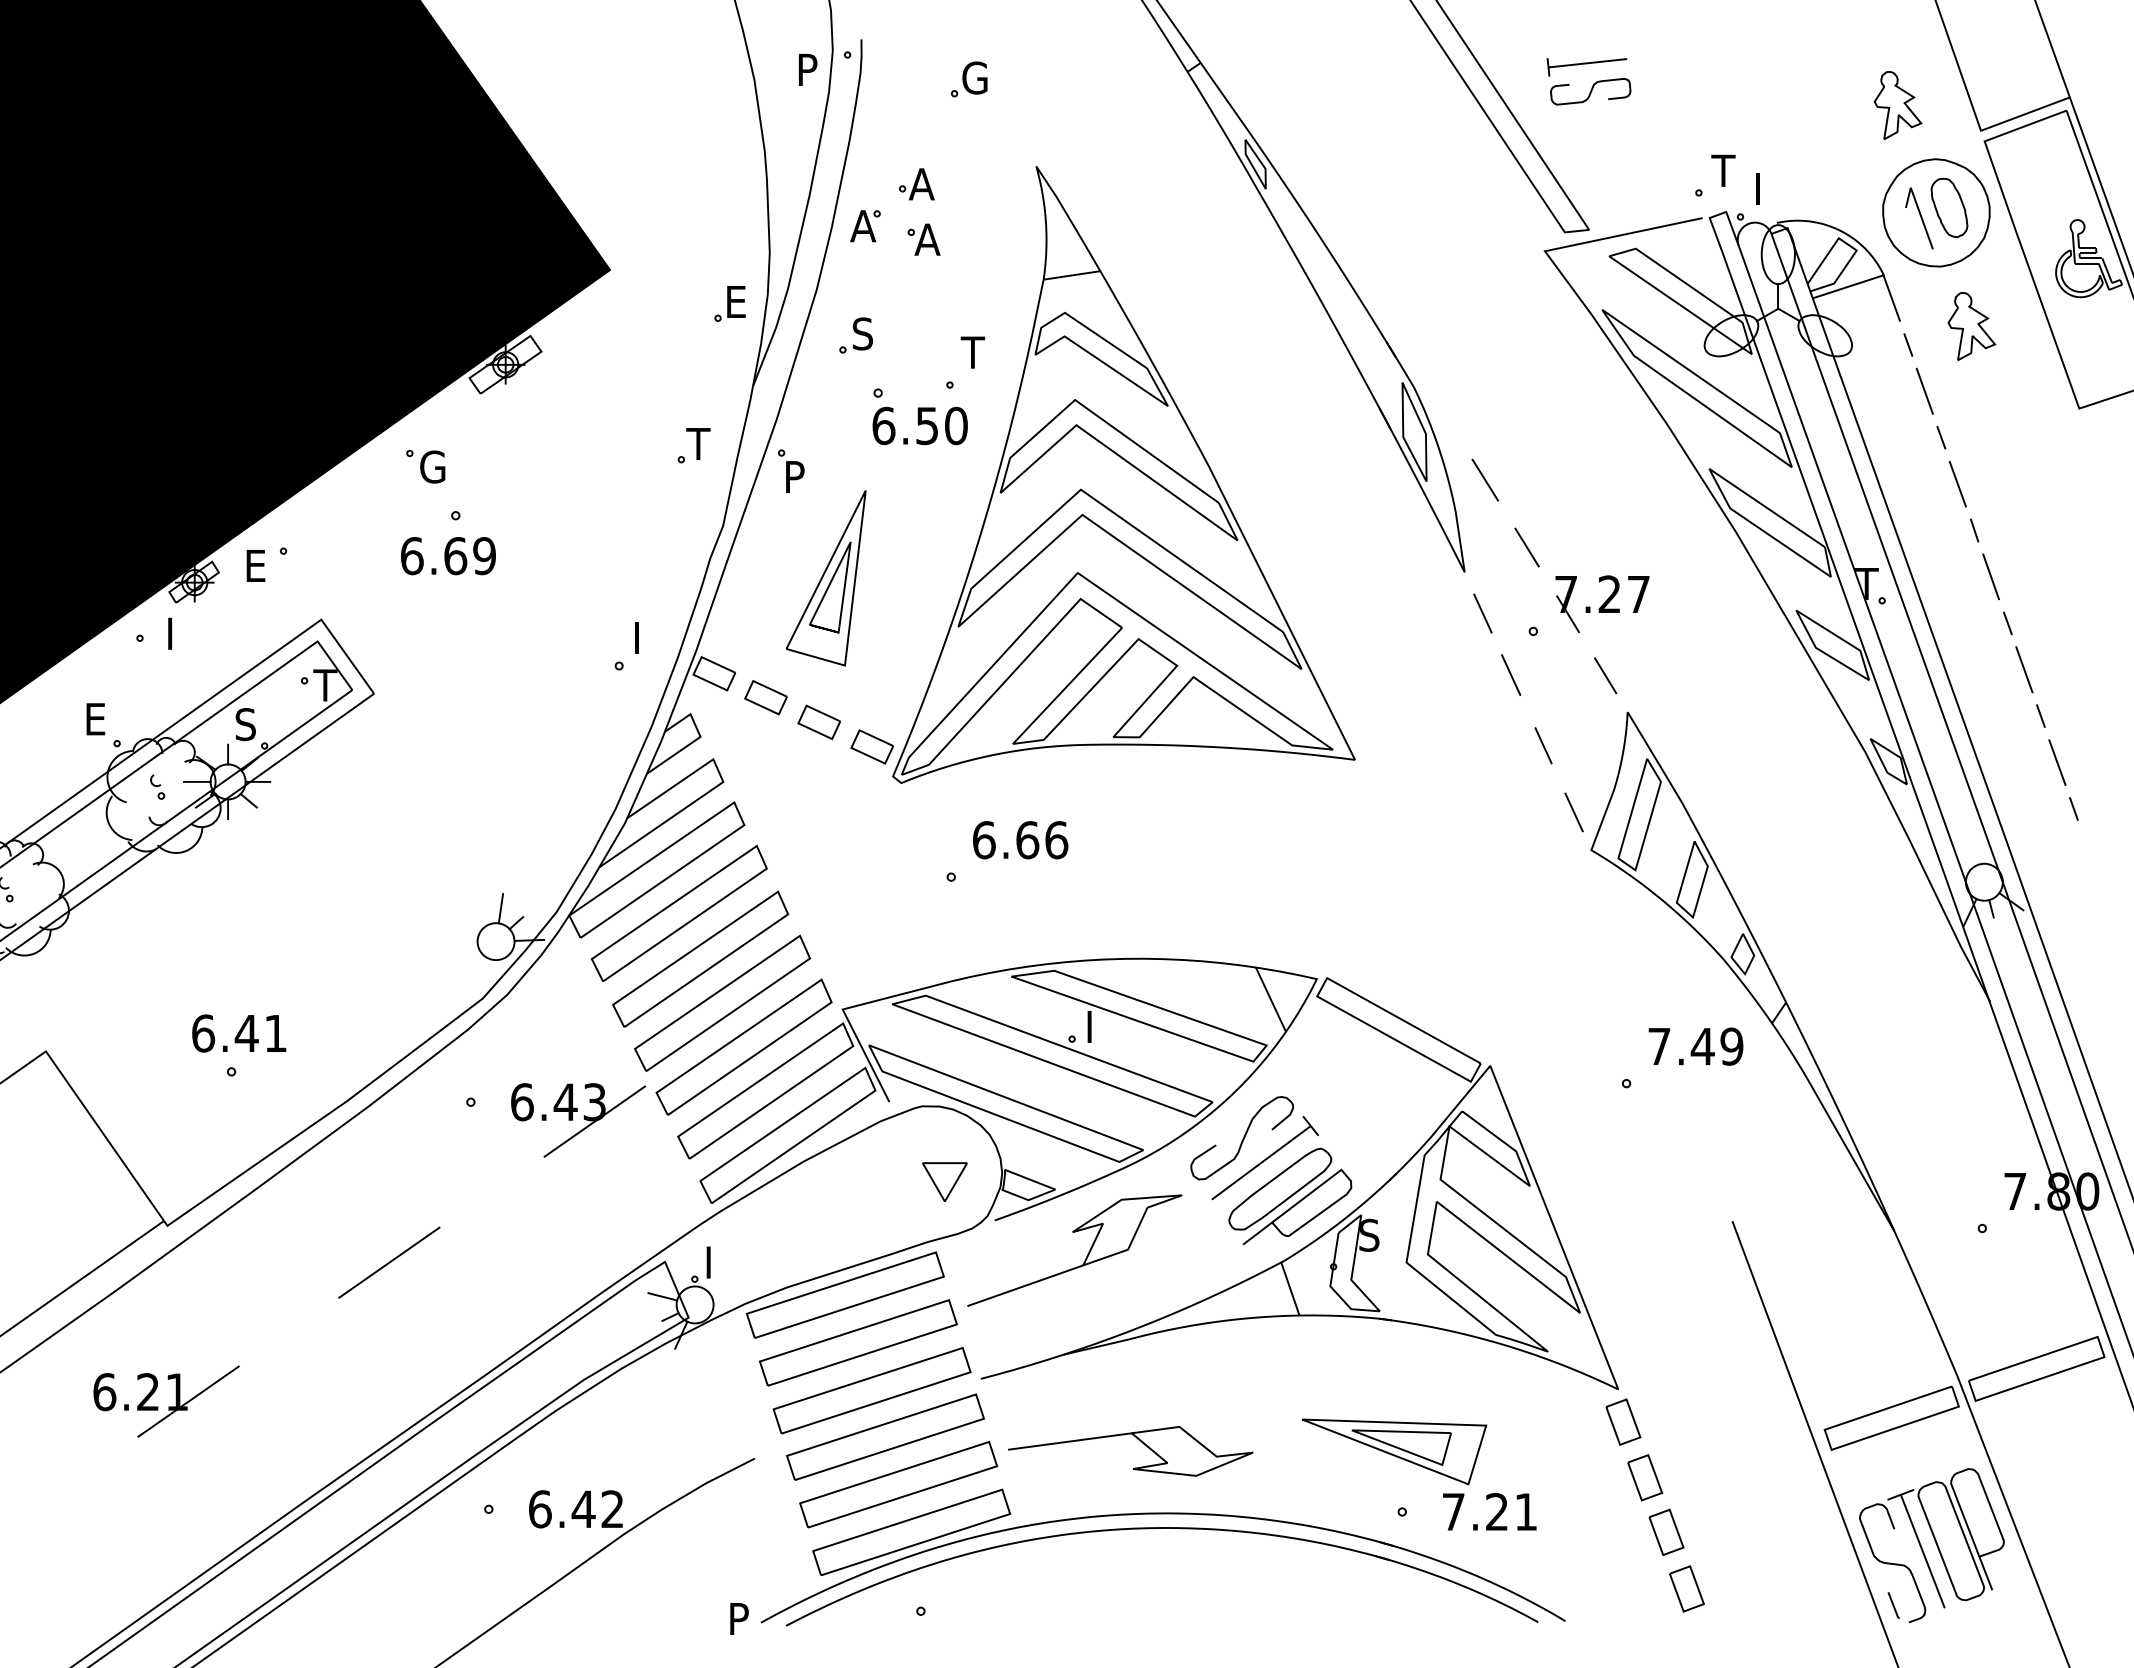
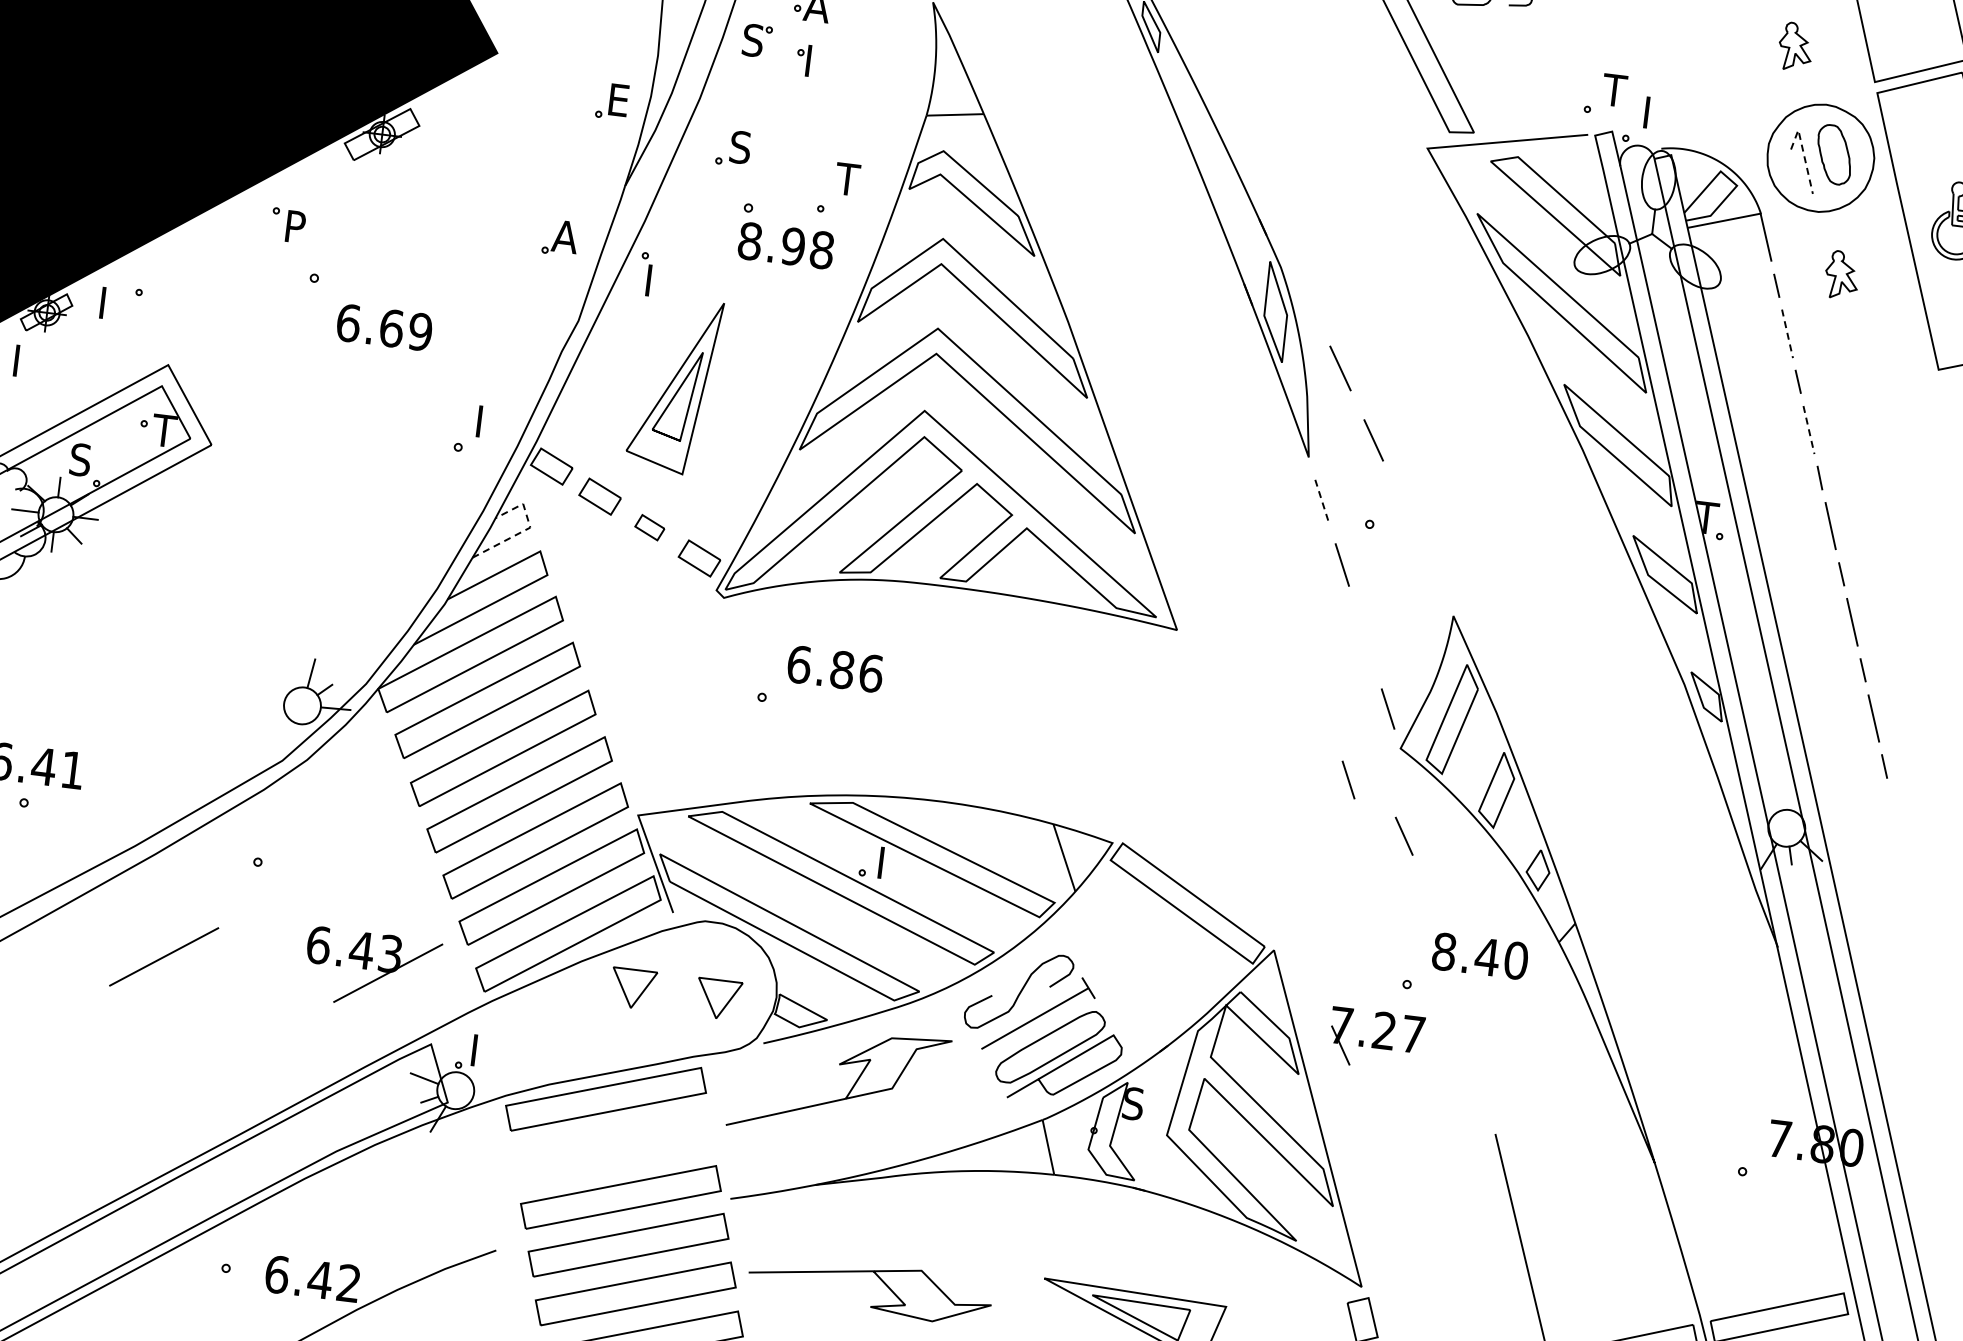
part: (1897, 105) -> (1795, 46), size x0.7
line: (1918, 208) -> (1803, 151), solid -> dashed
text: (863, 225) -> (754, 39), A -> S
text: (927, 239) -> (816, 61), A -> I
part: (1971, 326) -> (1841, 275), size x0.7
line: (1924, 391) -> (1787, 333), solid -> dashed
text: (919, 425) -> (785, 245), 6.50 -> 8.98
text: (699, 443) -> (565, 236), T -> A
text: (432, 466) -> (297, 226), G -> P
text: (797, 470) -> (659, 275), P -> I
line: (1957, 484) -> (1808, 430), solid -> dashed
text: (448, 556) -> (384, 327), moved
text: (257, 565) -> (111, 303), E -> I
part: (1602, 604) -> (1376, 1040), moved
line: (1482, 613) -> (1321, 500), solid -> dashed
line: (1605, 675) -> (1404, 835), moved
part: (818, 722) -> (649, 527), size x0.7
line: (698, 738) -> (528, 528), solid -> dashed
line: (1543, 745) -> (1348, 779), moved
text: (1027, 840) -> (842, 670), 6.66 -> 6.86
text: (1695, 1046) -> (1480, 956), 7.49 -> 8.40
part: (578, 1120) -> (372, 970), moved
part: (858, 1181) -> (632, 988), added
line: (389, 1262) -> (164, 956), moved
part: (858, 1342) -> (613, 1147), removed

